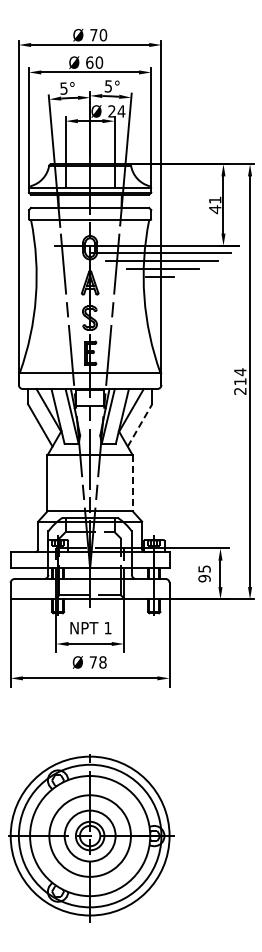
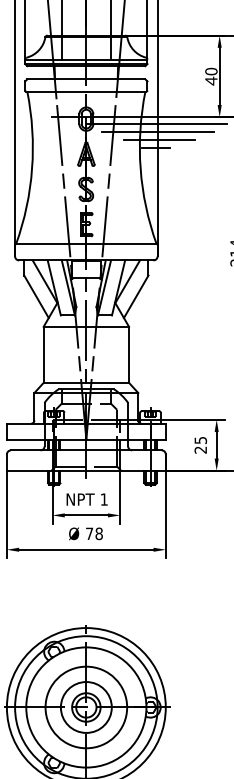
text: (215, 199) -> (211, 70), 1 -> 0
line: (140, 425) -> (136, 296), dashed -> solid
line: (132, 483) -> (128, 354), dashed -> solid
text: (204, 578) -> (200, 449), 95 -> 25

